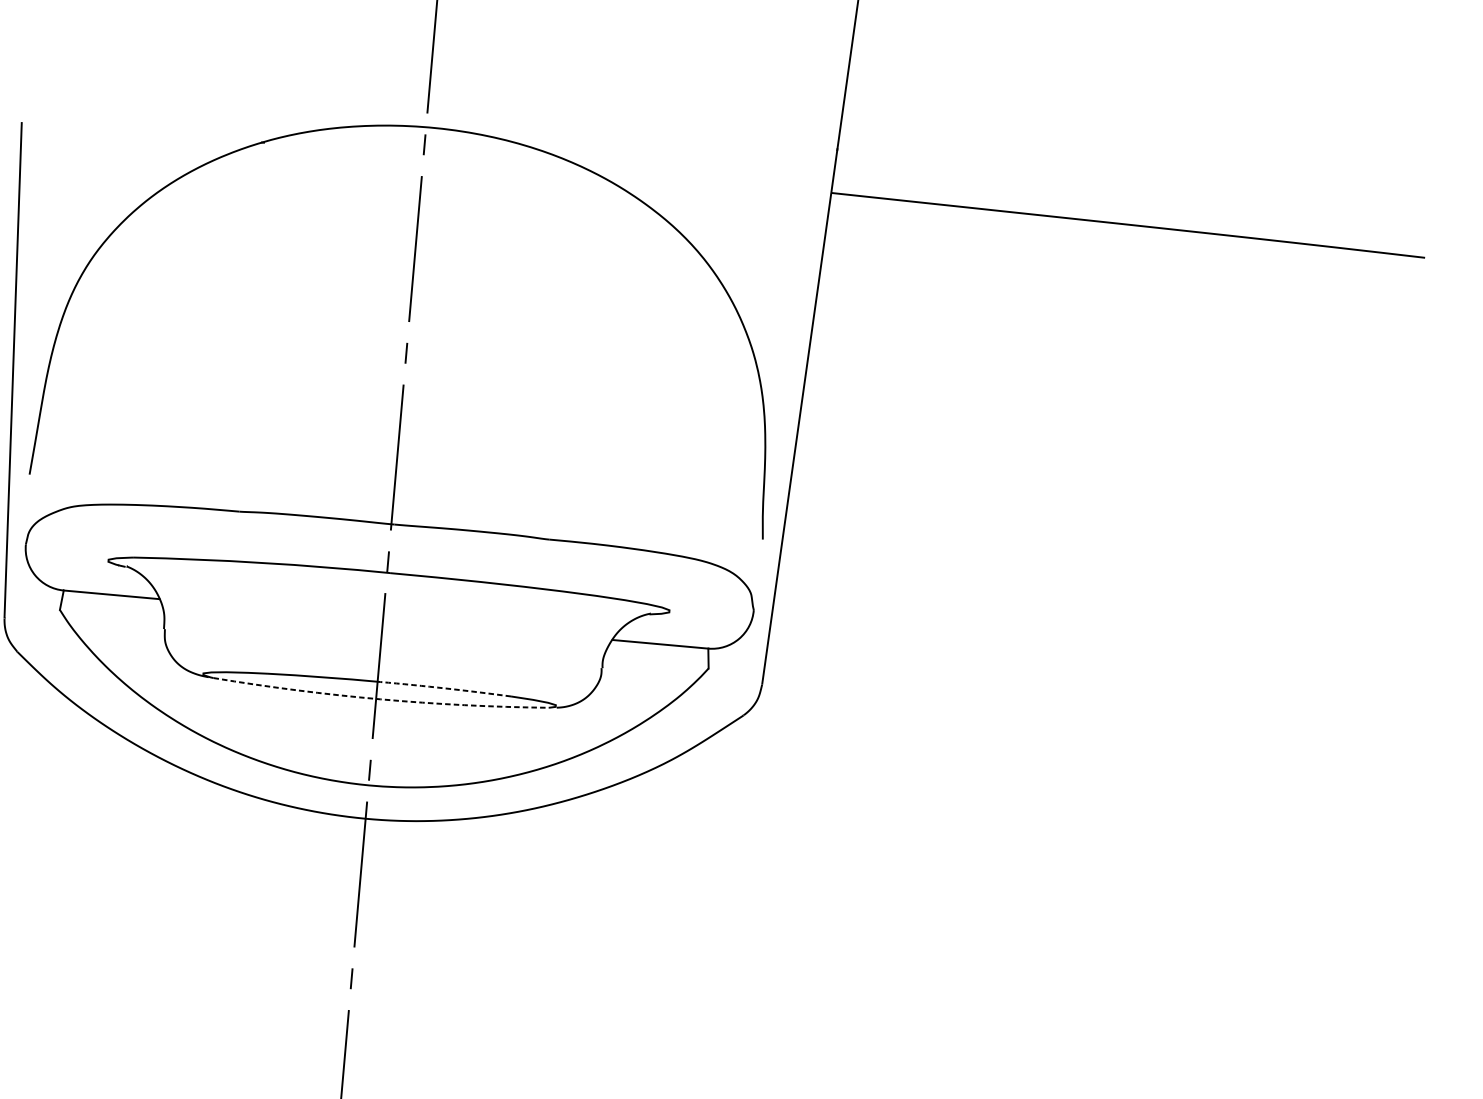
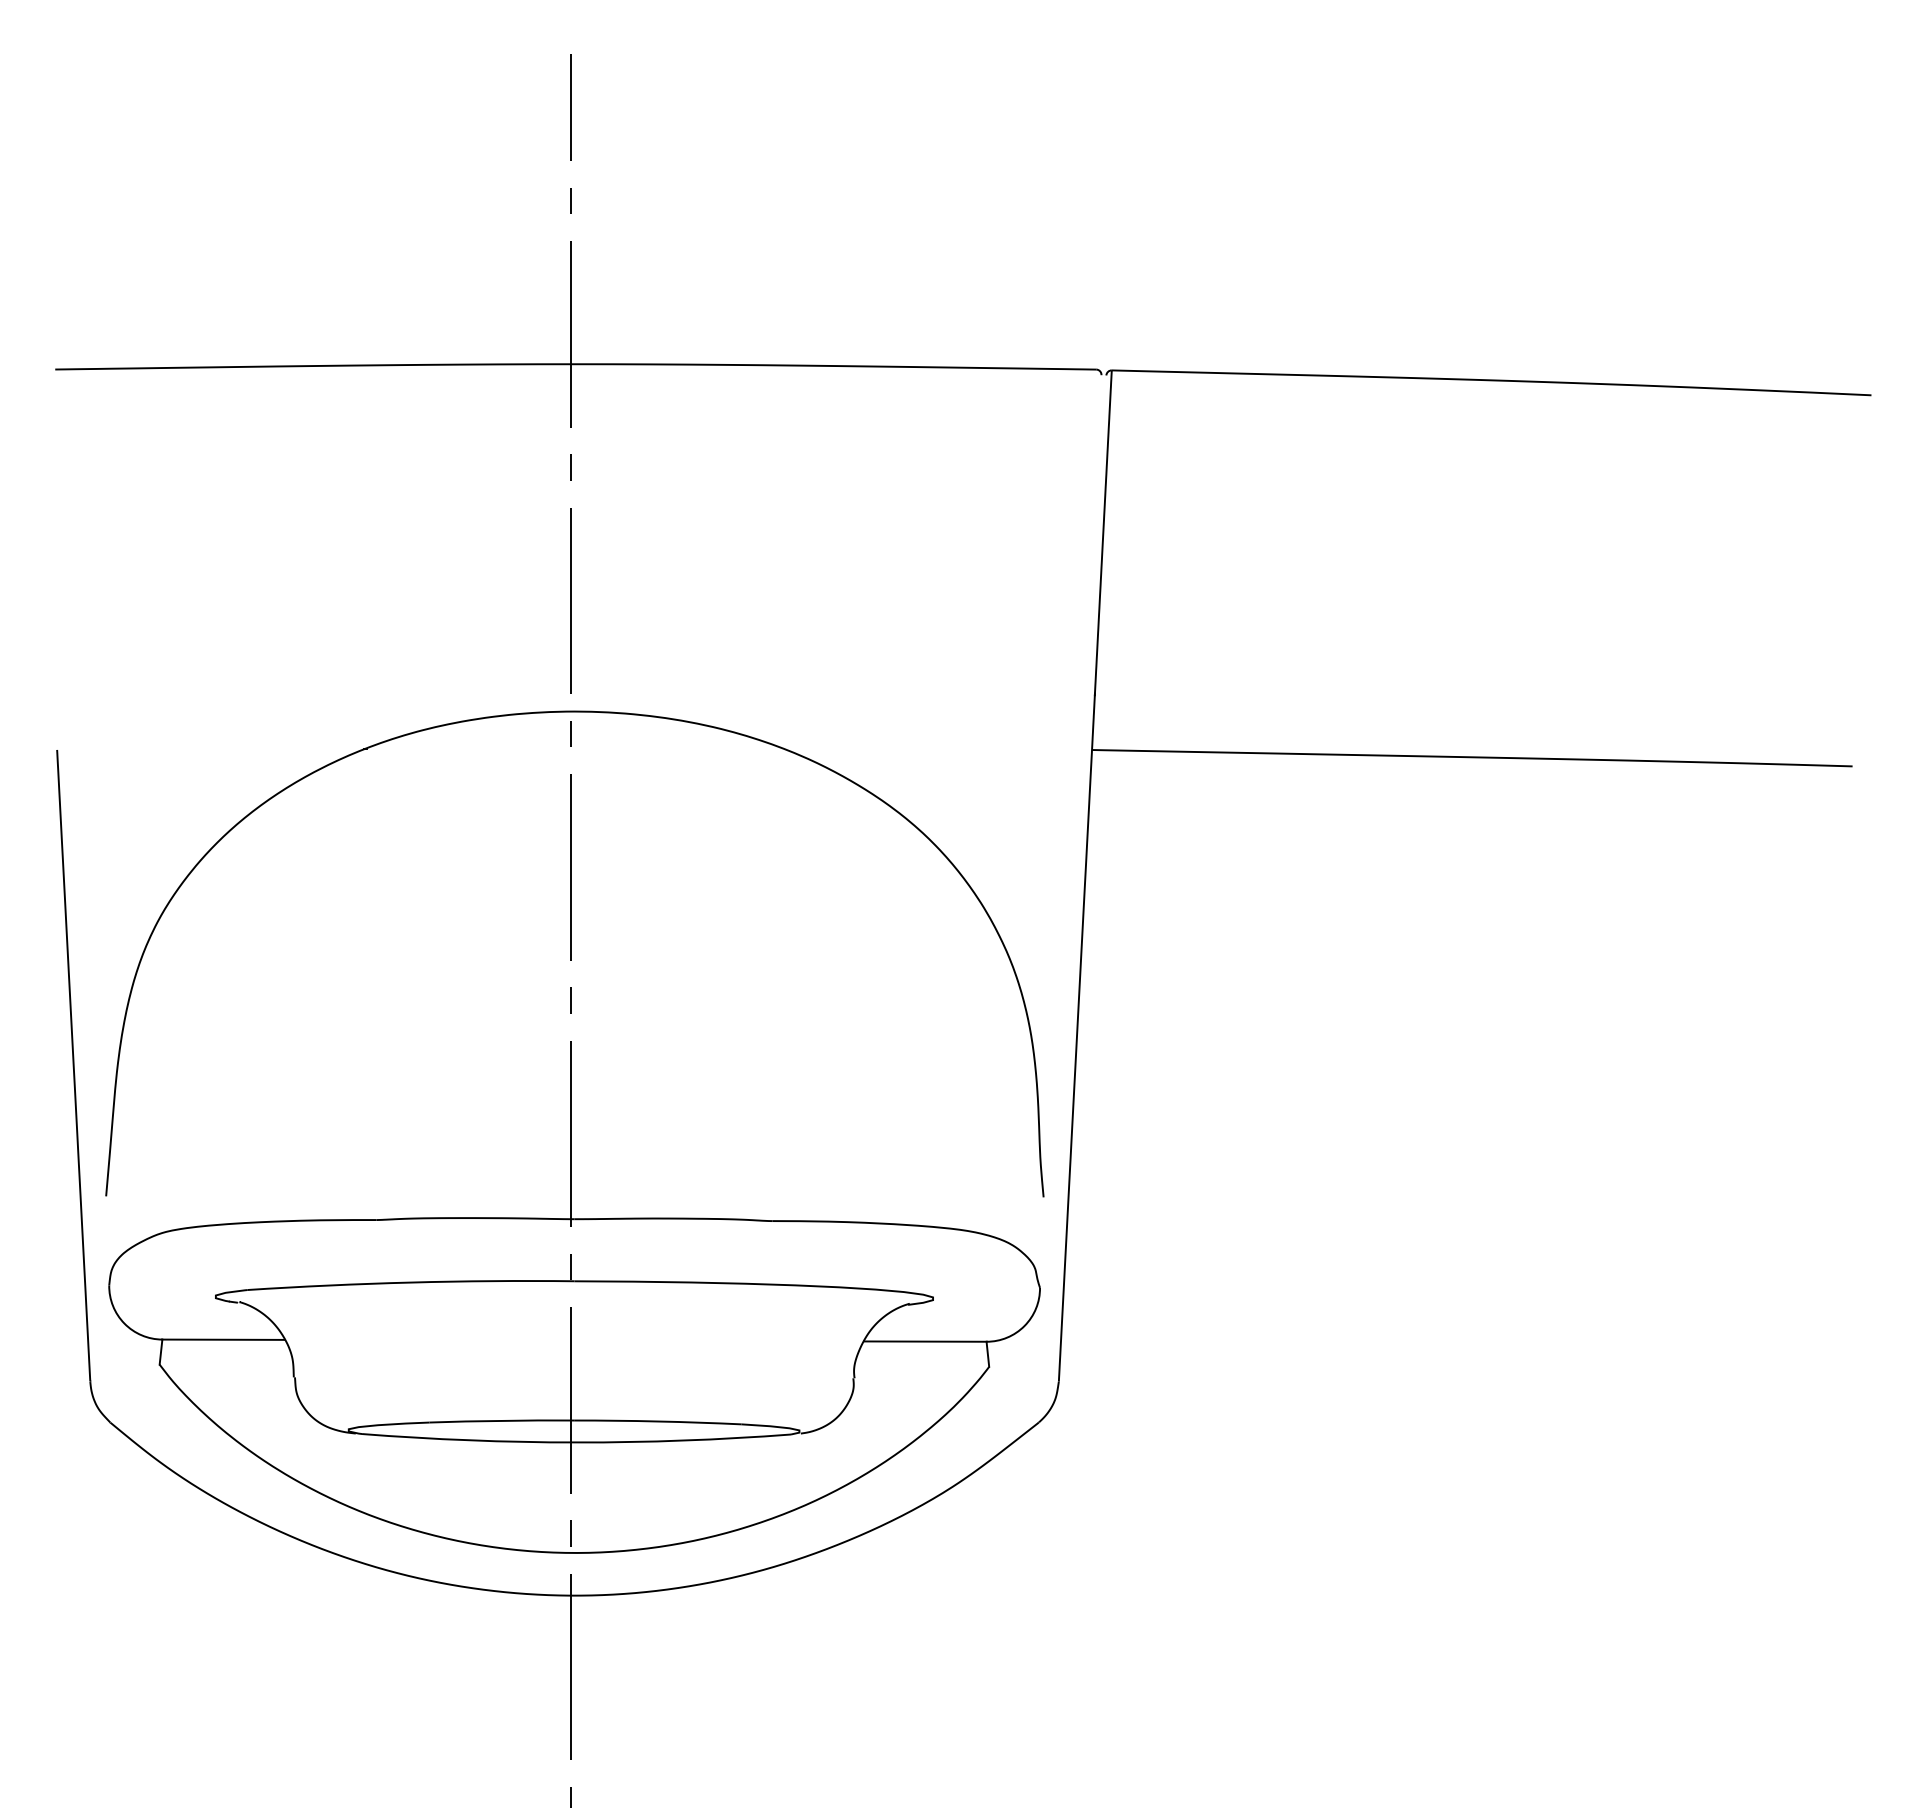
arc: (445, 688) -> (657, 1421), dashed -> solid
arc: (380, 699) -> (576, 1442), dashed -> solid

